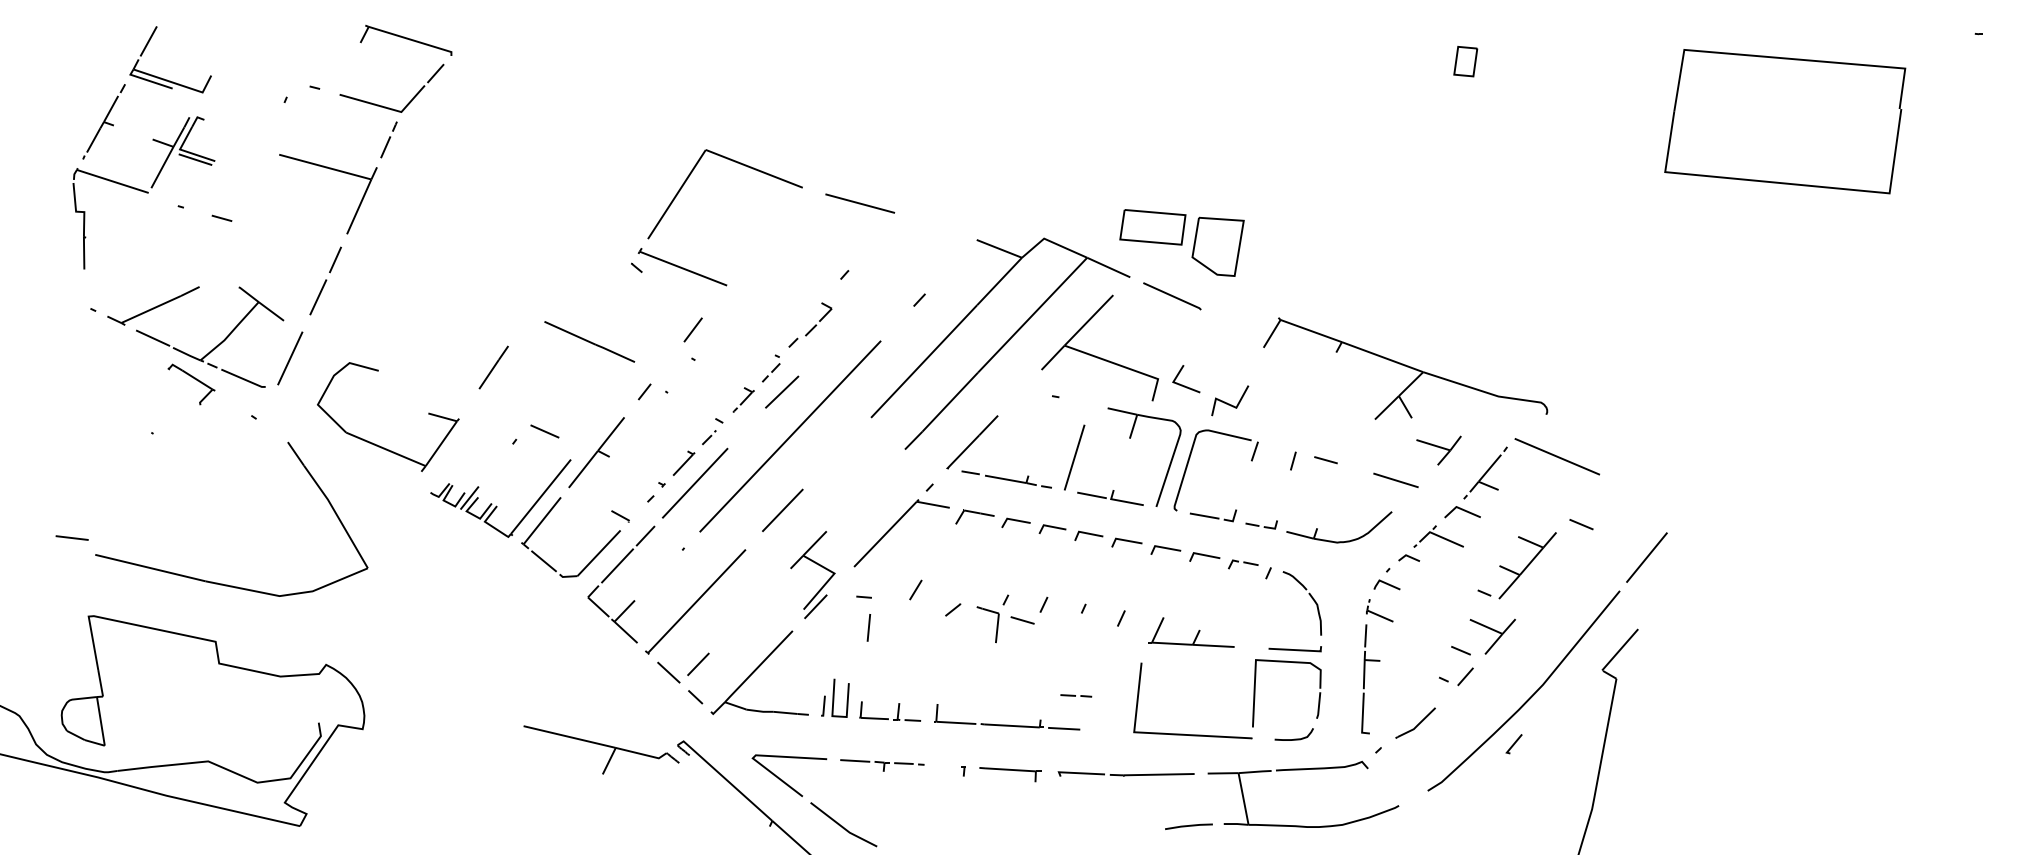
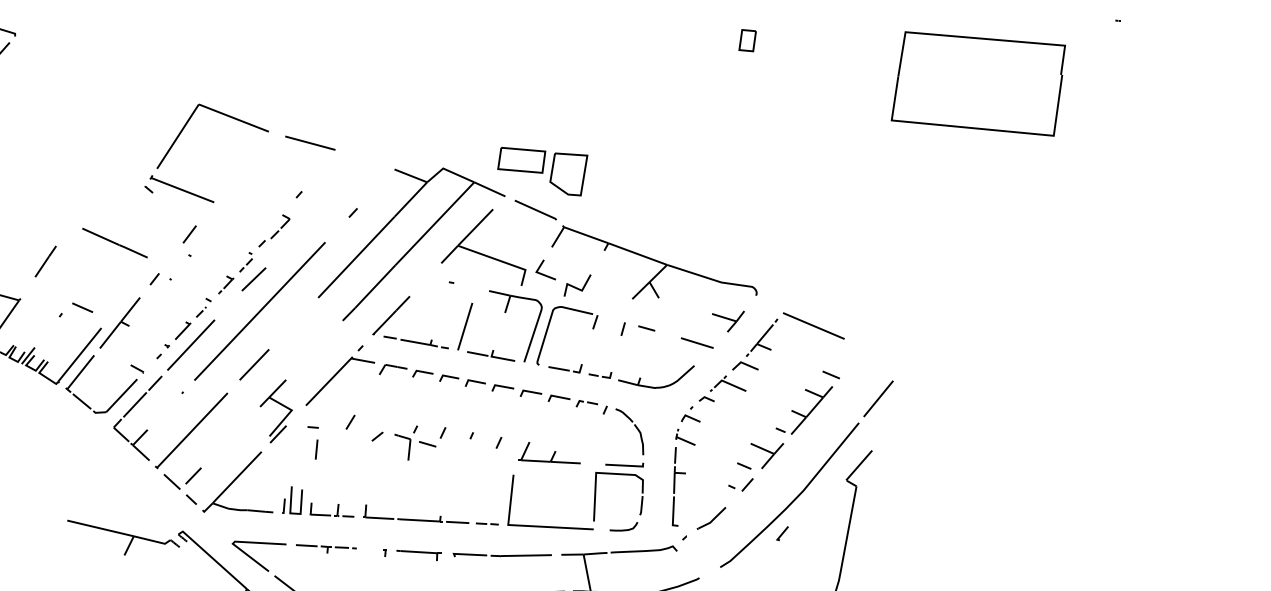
part: (1405, 368) -> (654, 262), moved
part: (1514, 571) -> (802, 414), moved
line: (1075, 695) -> (486, 523), moved

